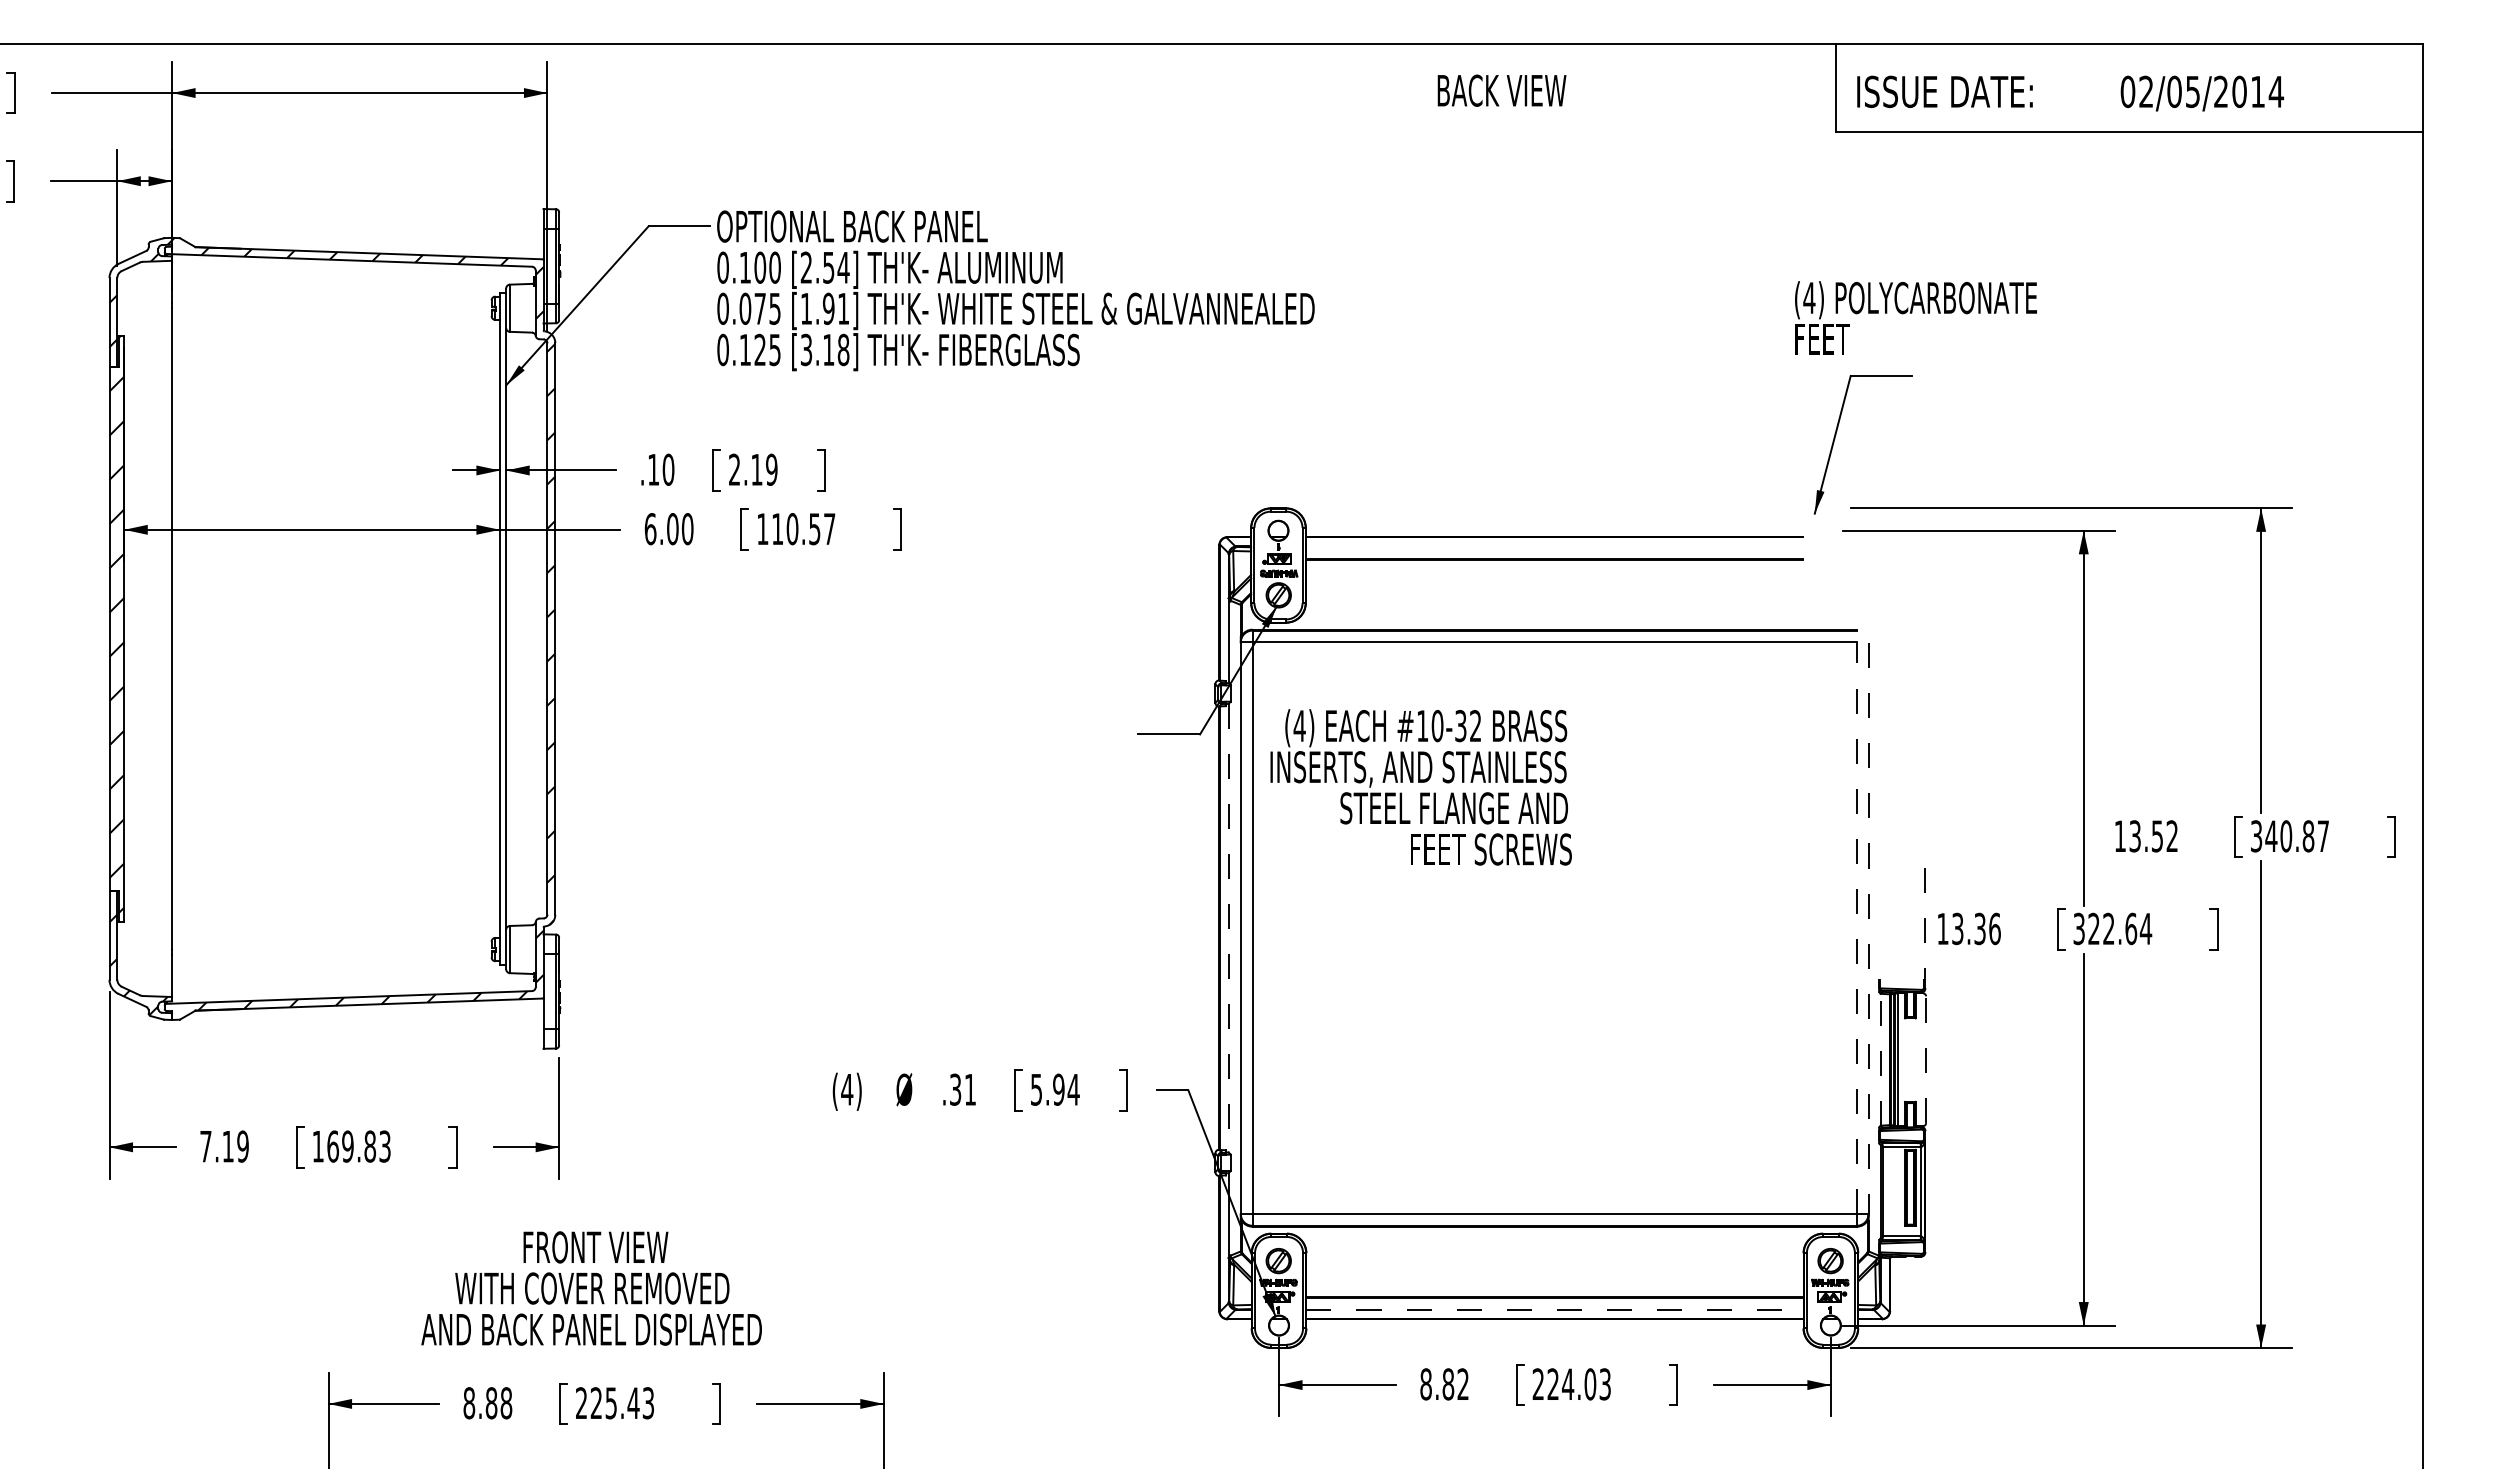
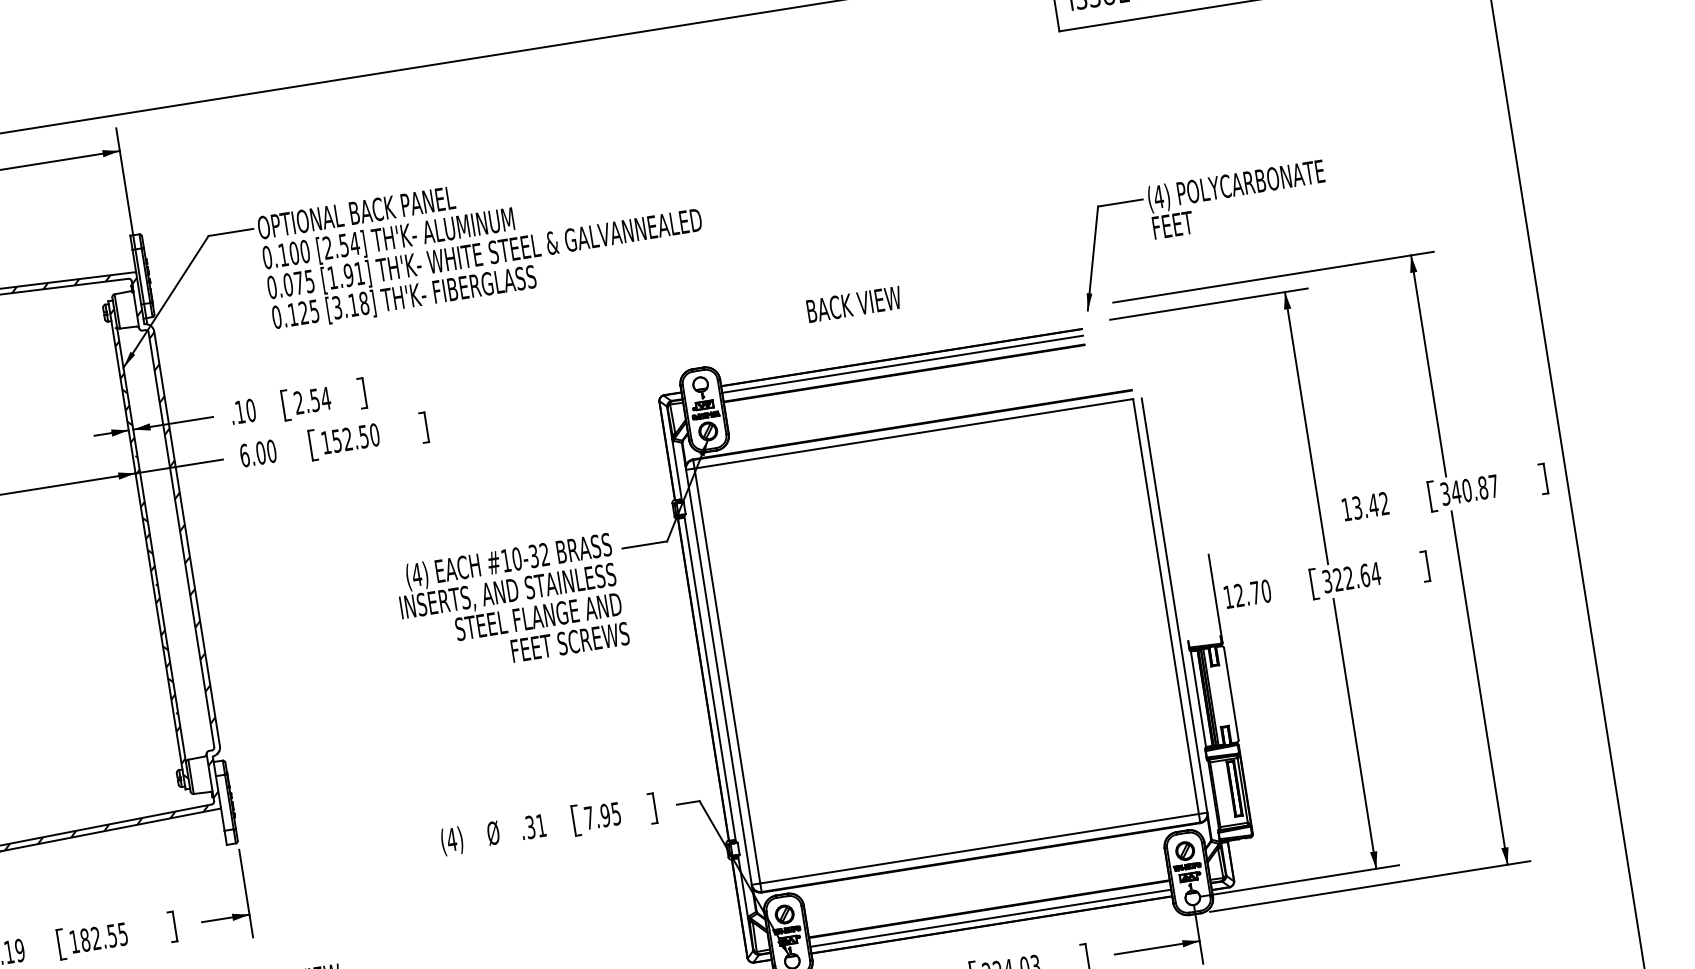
text: (1501, 90) -> (853, 304), moved
text: (1915, 317) -> (1238, 198), moved
text: (764, 469) -> (320, 399), 2.19 -> 2.54
text: (803, 529) -> (355, 438), 110.57 -> 152.50
line: (1553, 546) -> (901, 364), added
hatch: (502, 627) -> (148, 544), added
text: (1420, 787) -> (511, 605), moved
text: (2157, 836) -> (1373, 505), 13.52 -> 13.42
line: (1228, 928) -> (710, 678), dashed -> solid
line: (1856, 928) -> (1165, 606), dashed -> solid
line: (1868, 928) -> (1174, 605), dashed -> solid
line: (1925, 928) -> (1215, 598), dashed -> solid
text: (1976, 928) -> (1252, 593), 13.36 -> 12.70
line: (1880, 1059) -> (1198, 699), dashed -> solid
line: (1926, 1059) -> (1231, 693), dashed -> solid
text: (1055, 1089) -> (603, 815), 5.94 -> 7.95
text: (358, 1146) -> (103, 937), 169.83 -> 182.55
line: (1554, 1309) -> (990, 917), dashed -> solid

